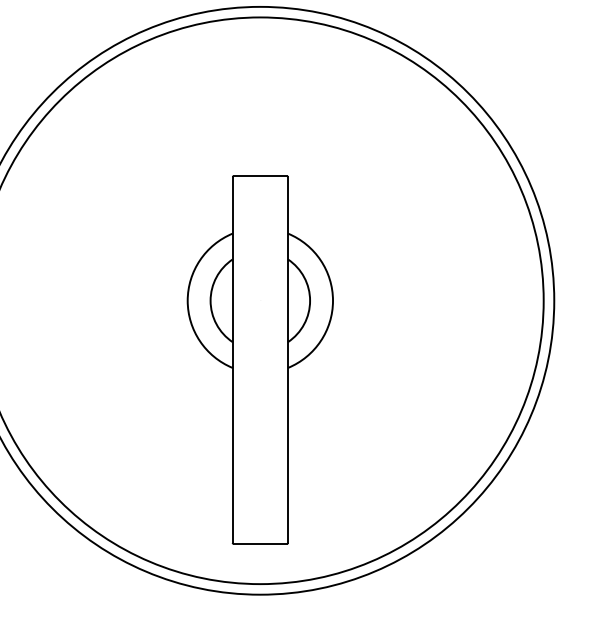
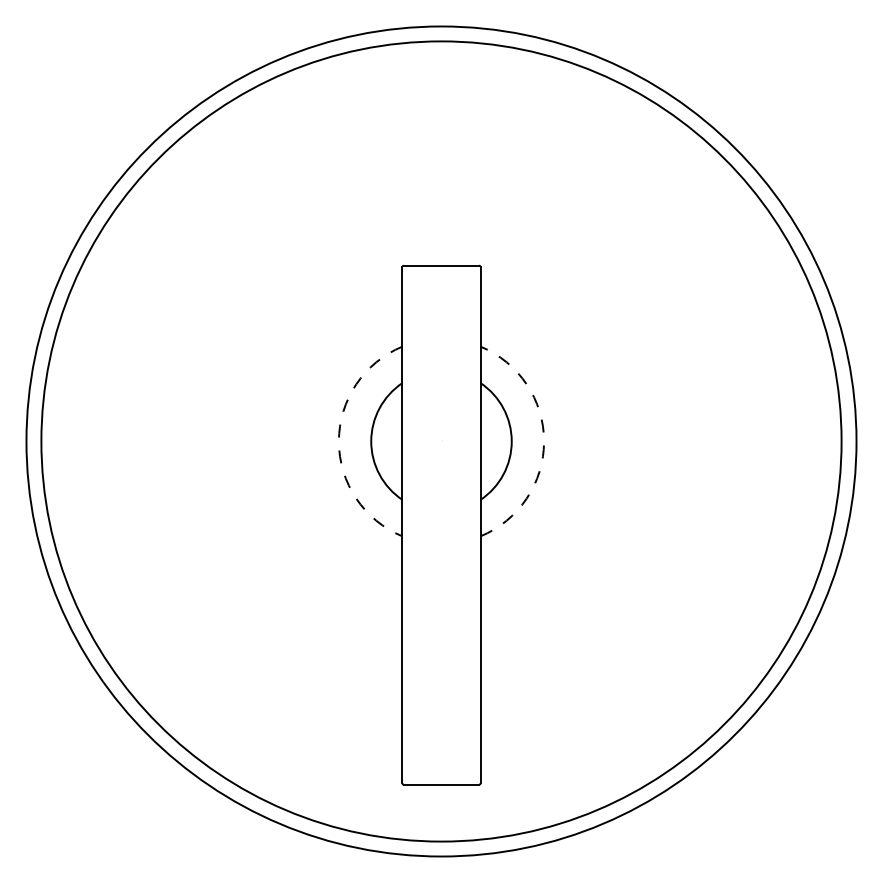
arc: (187, 300) -> (338, 441), solid -> dashed
arc: (333, 300) -> (544, 441), solid -> dashed

